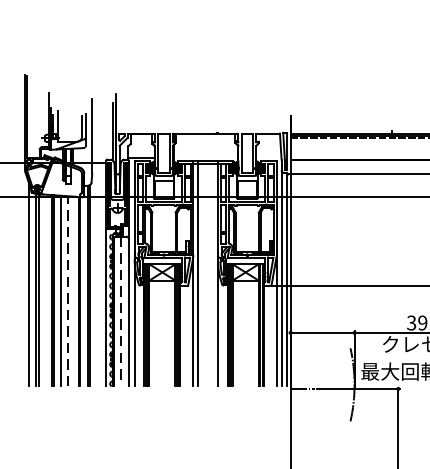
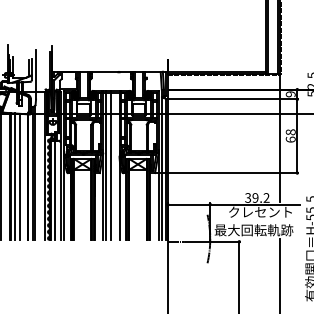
line: (204, 274) -> (110, 165), added
line: (68, 290) -> (20, 176), dashed -> solid
line: (121, 311) -> (55, 190), dashed -> solid

